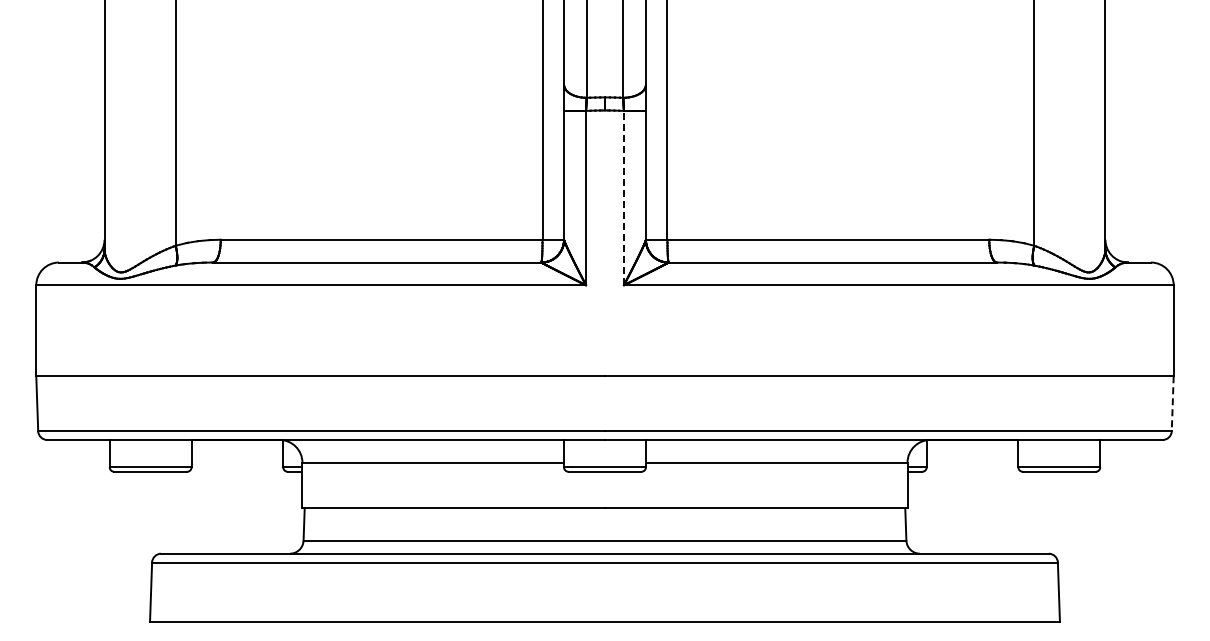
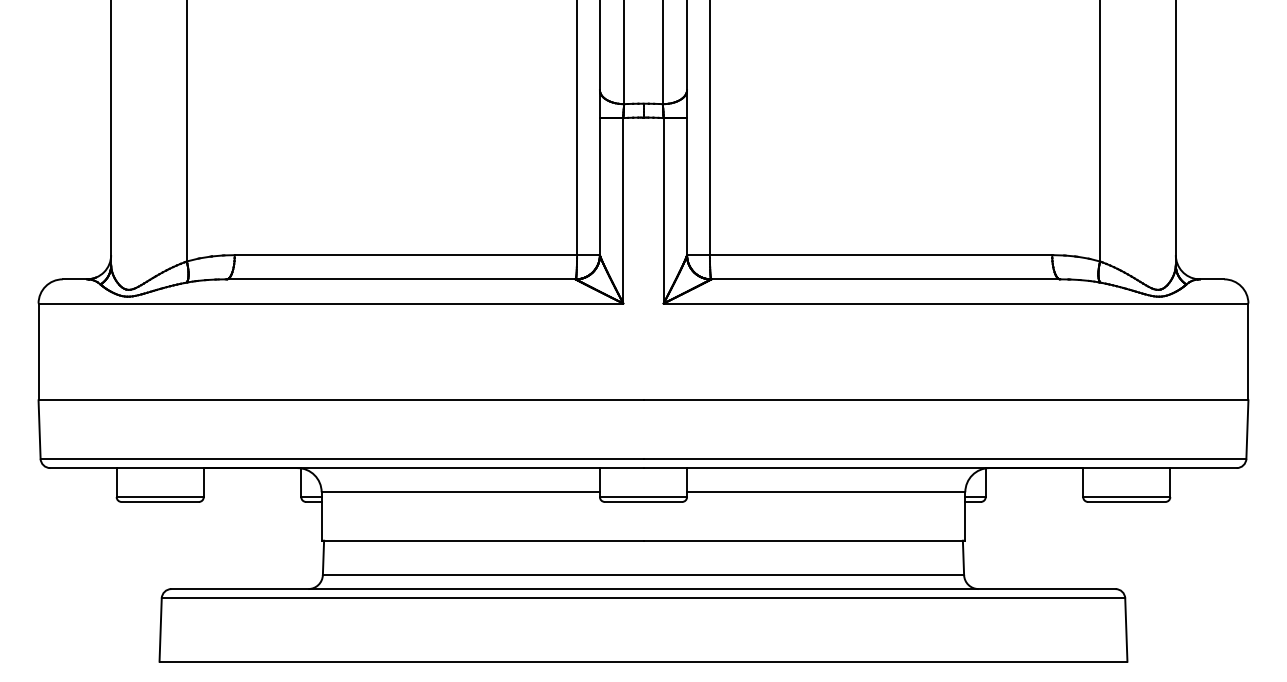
line: (623, 197) -> (663, 210), dashed -> solid
line: (1172, 404) -> (1247, 430), dashed -> solid

